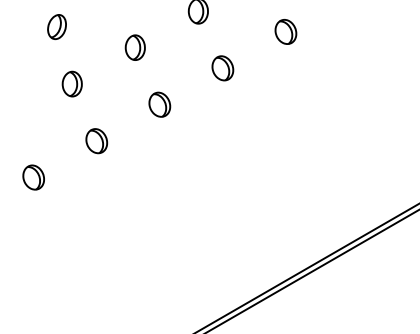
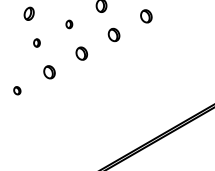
part: (135, 47) -> (69, 24), size x0.6
part: (71, 82) -> (36, 42), size x0.6
part: (34, 176) -> (17, 90), size x0.6

